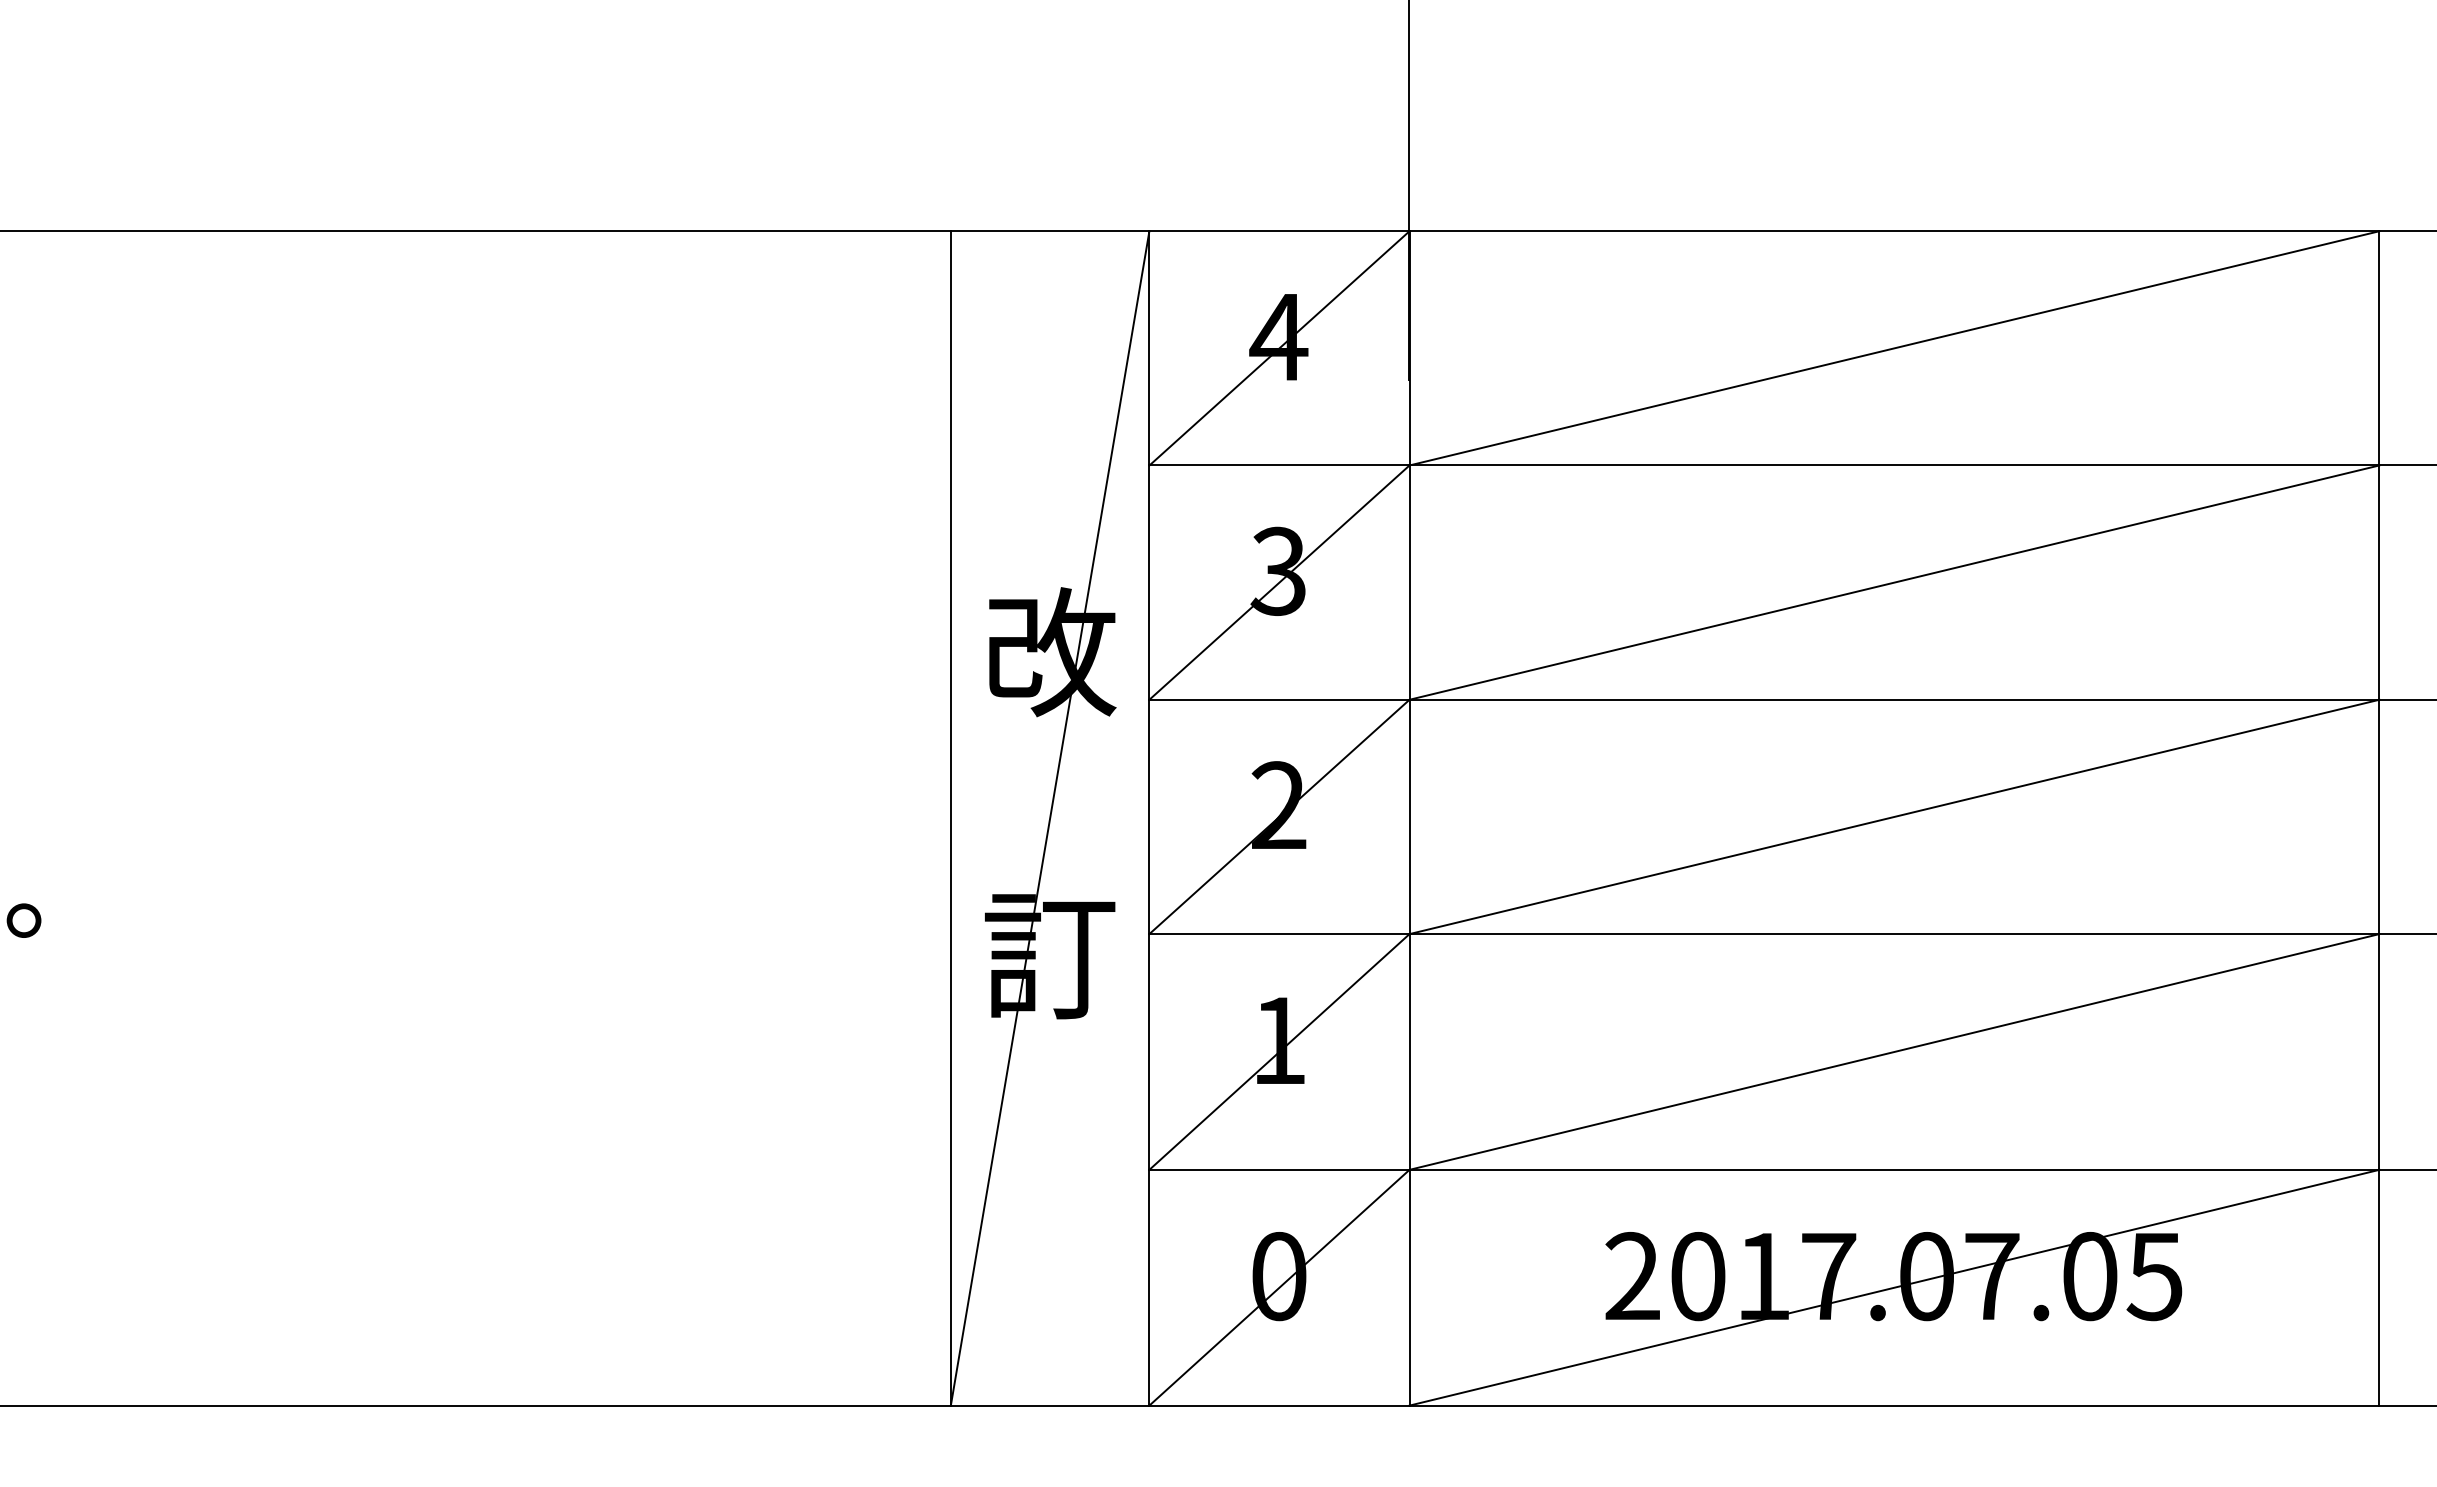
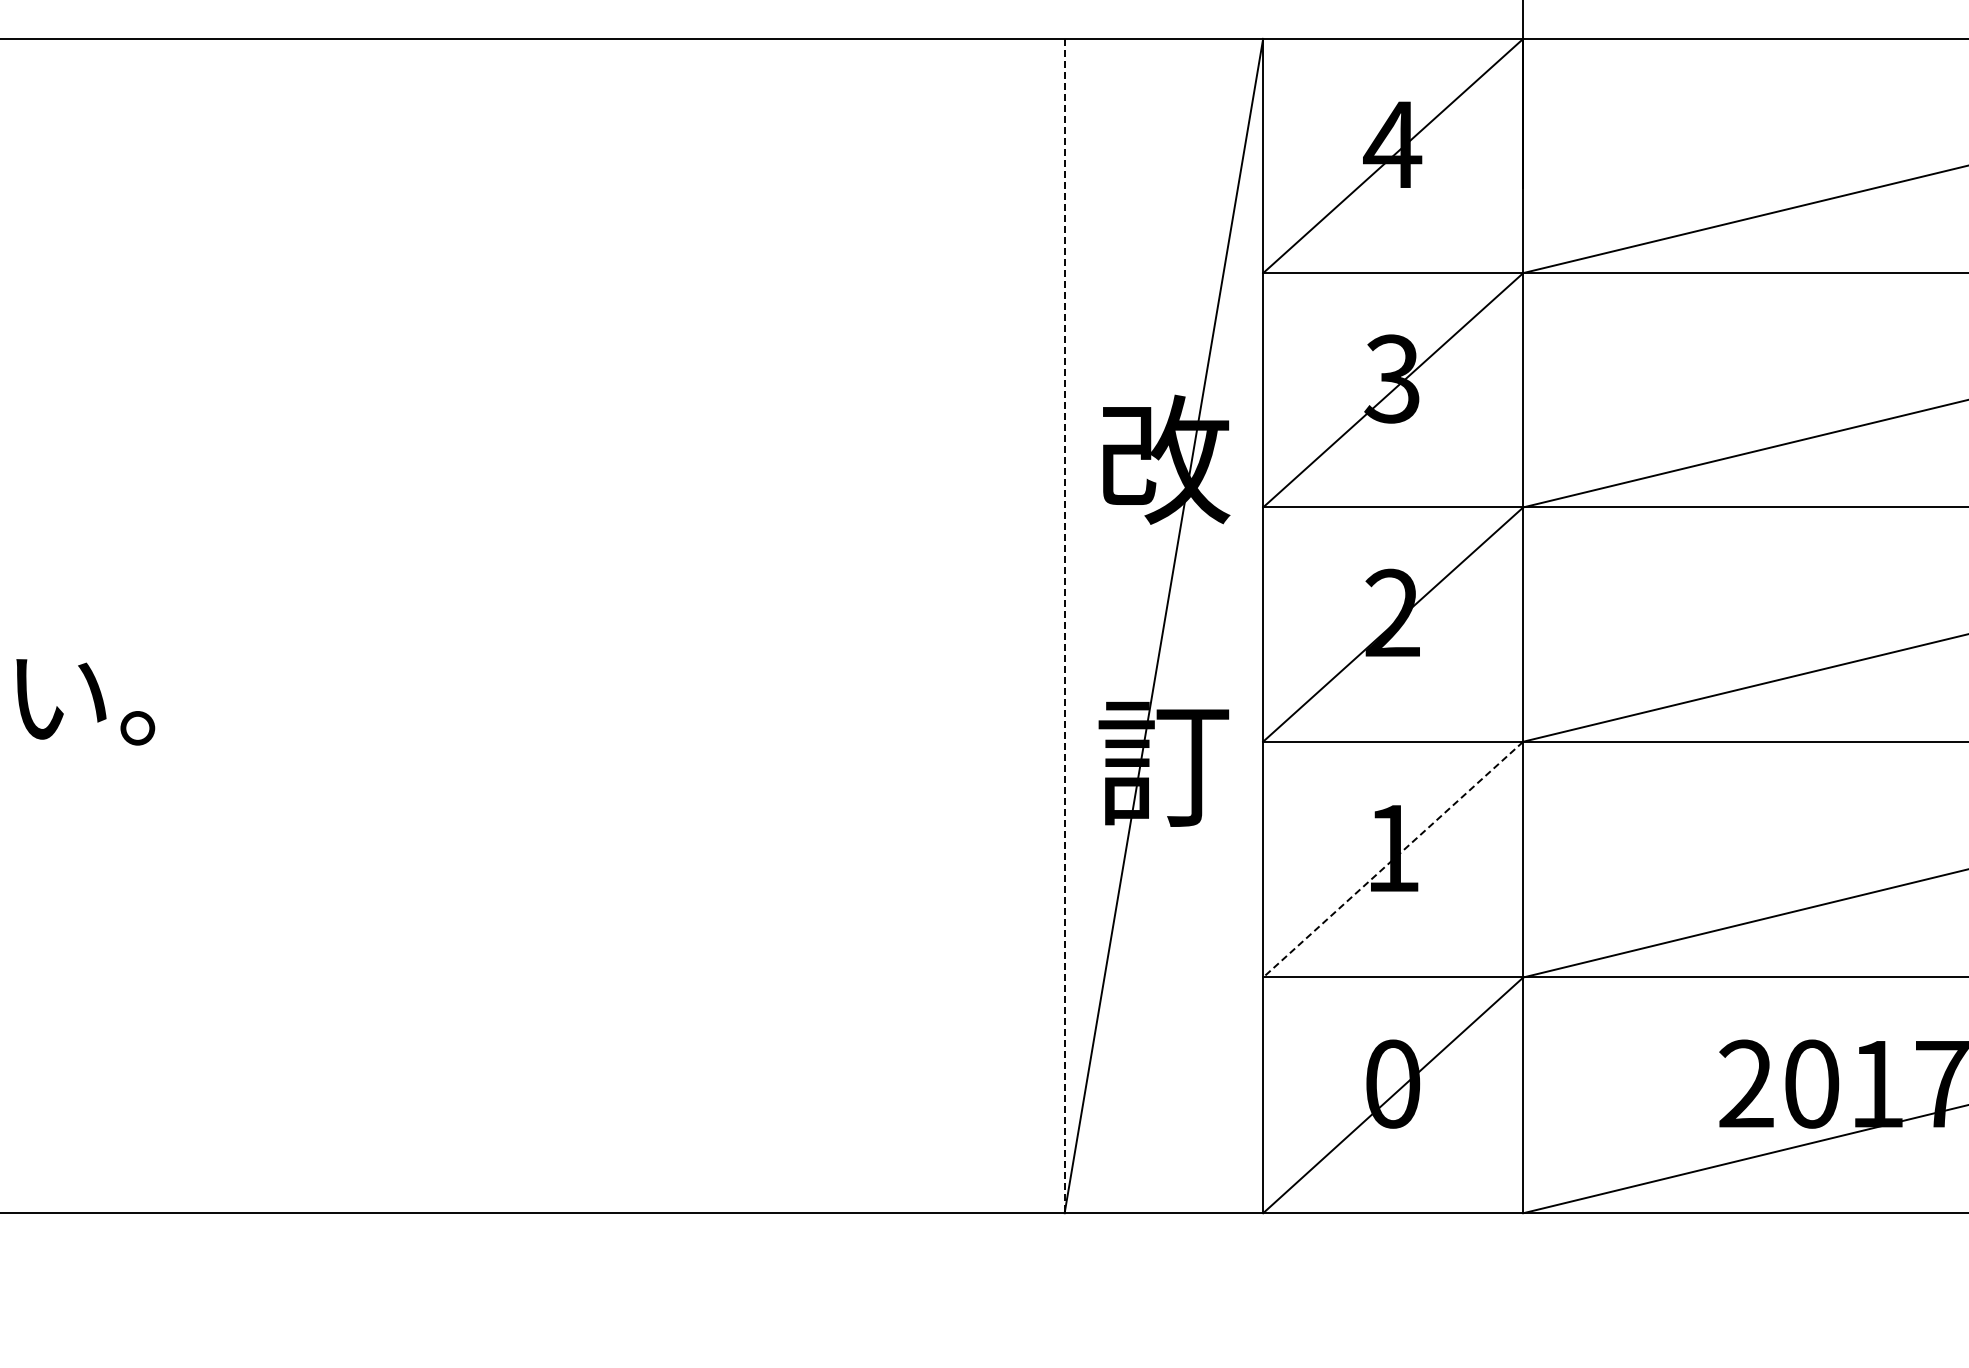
line: (950, 818) -> (1064, 626), solid -> dashed
line: (1279, 1051) -> (1393, 859), solid -> dashed

